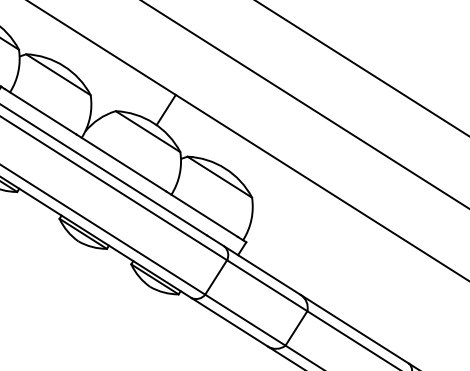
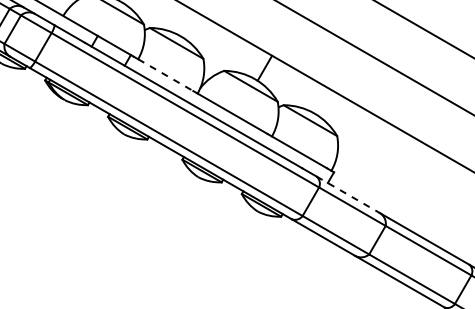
line: (42, 113) -> (165, 75), solid -> dashed
line: (263, 270) -> (348, 194), solid -> dashed

